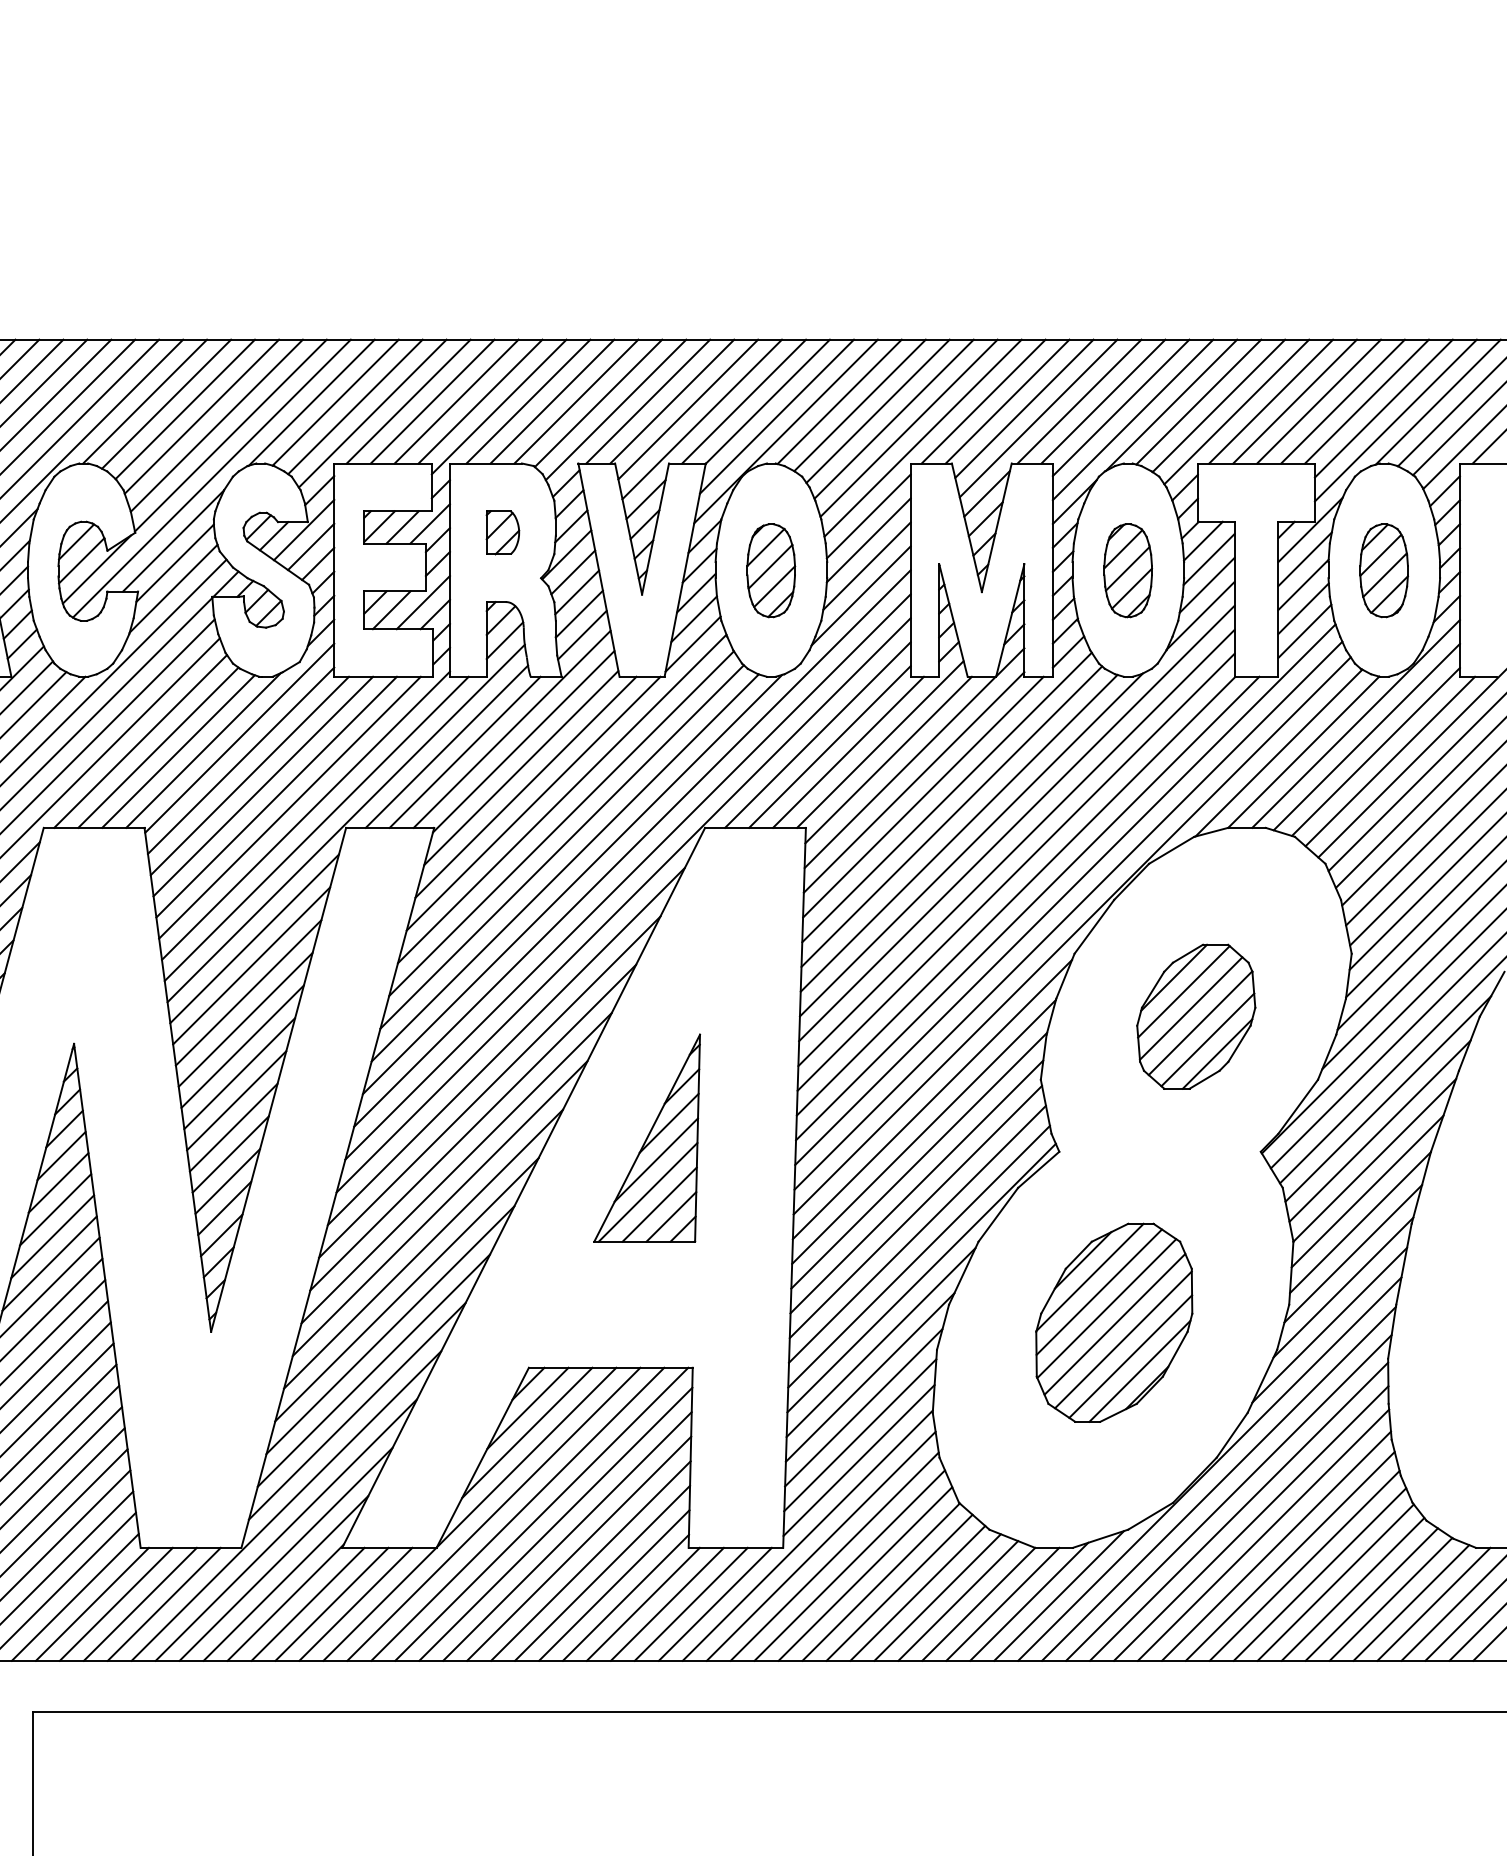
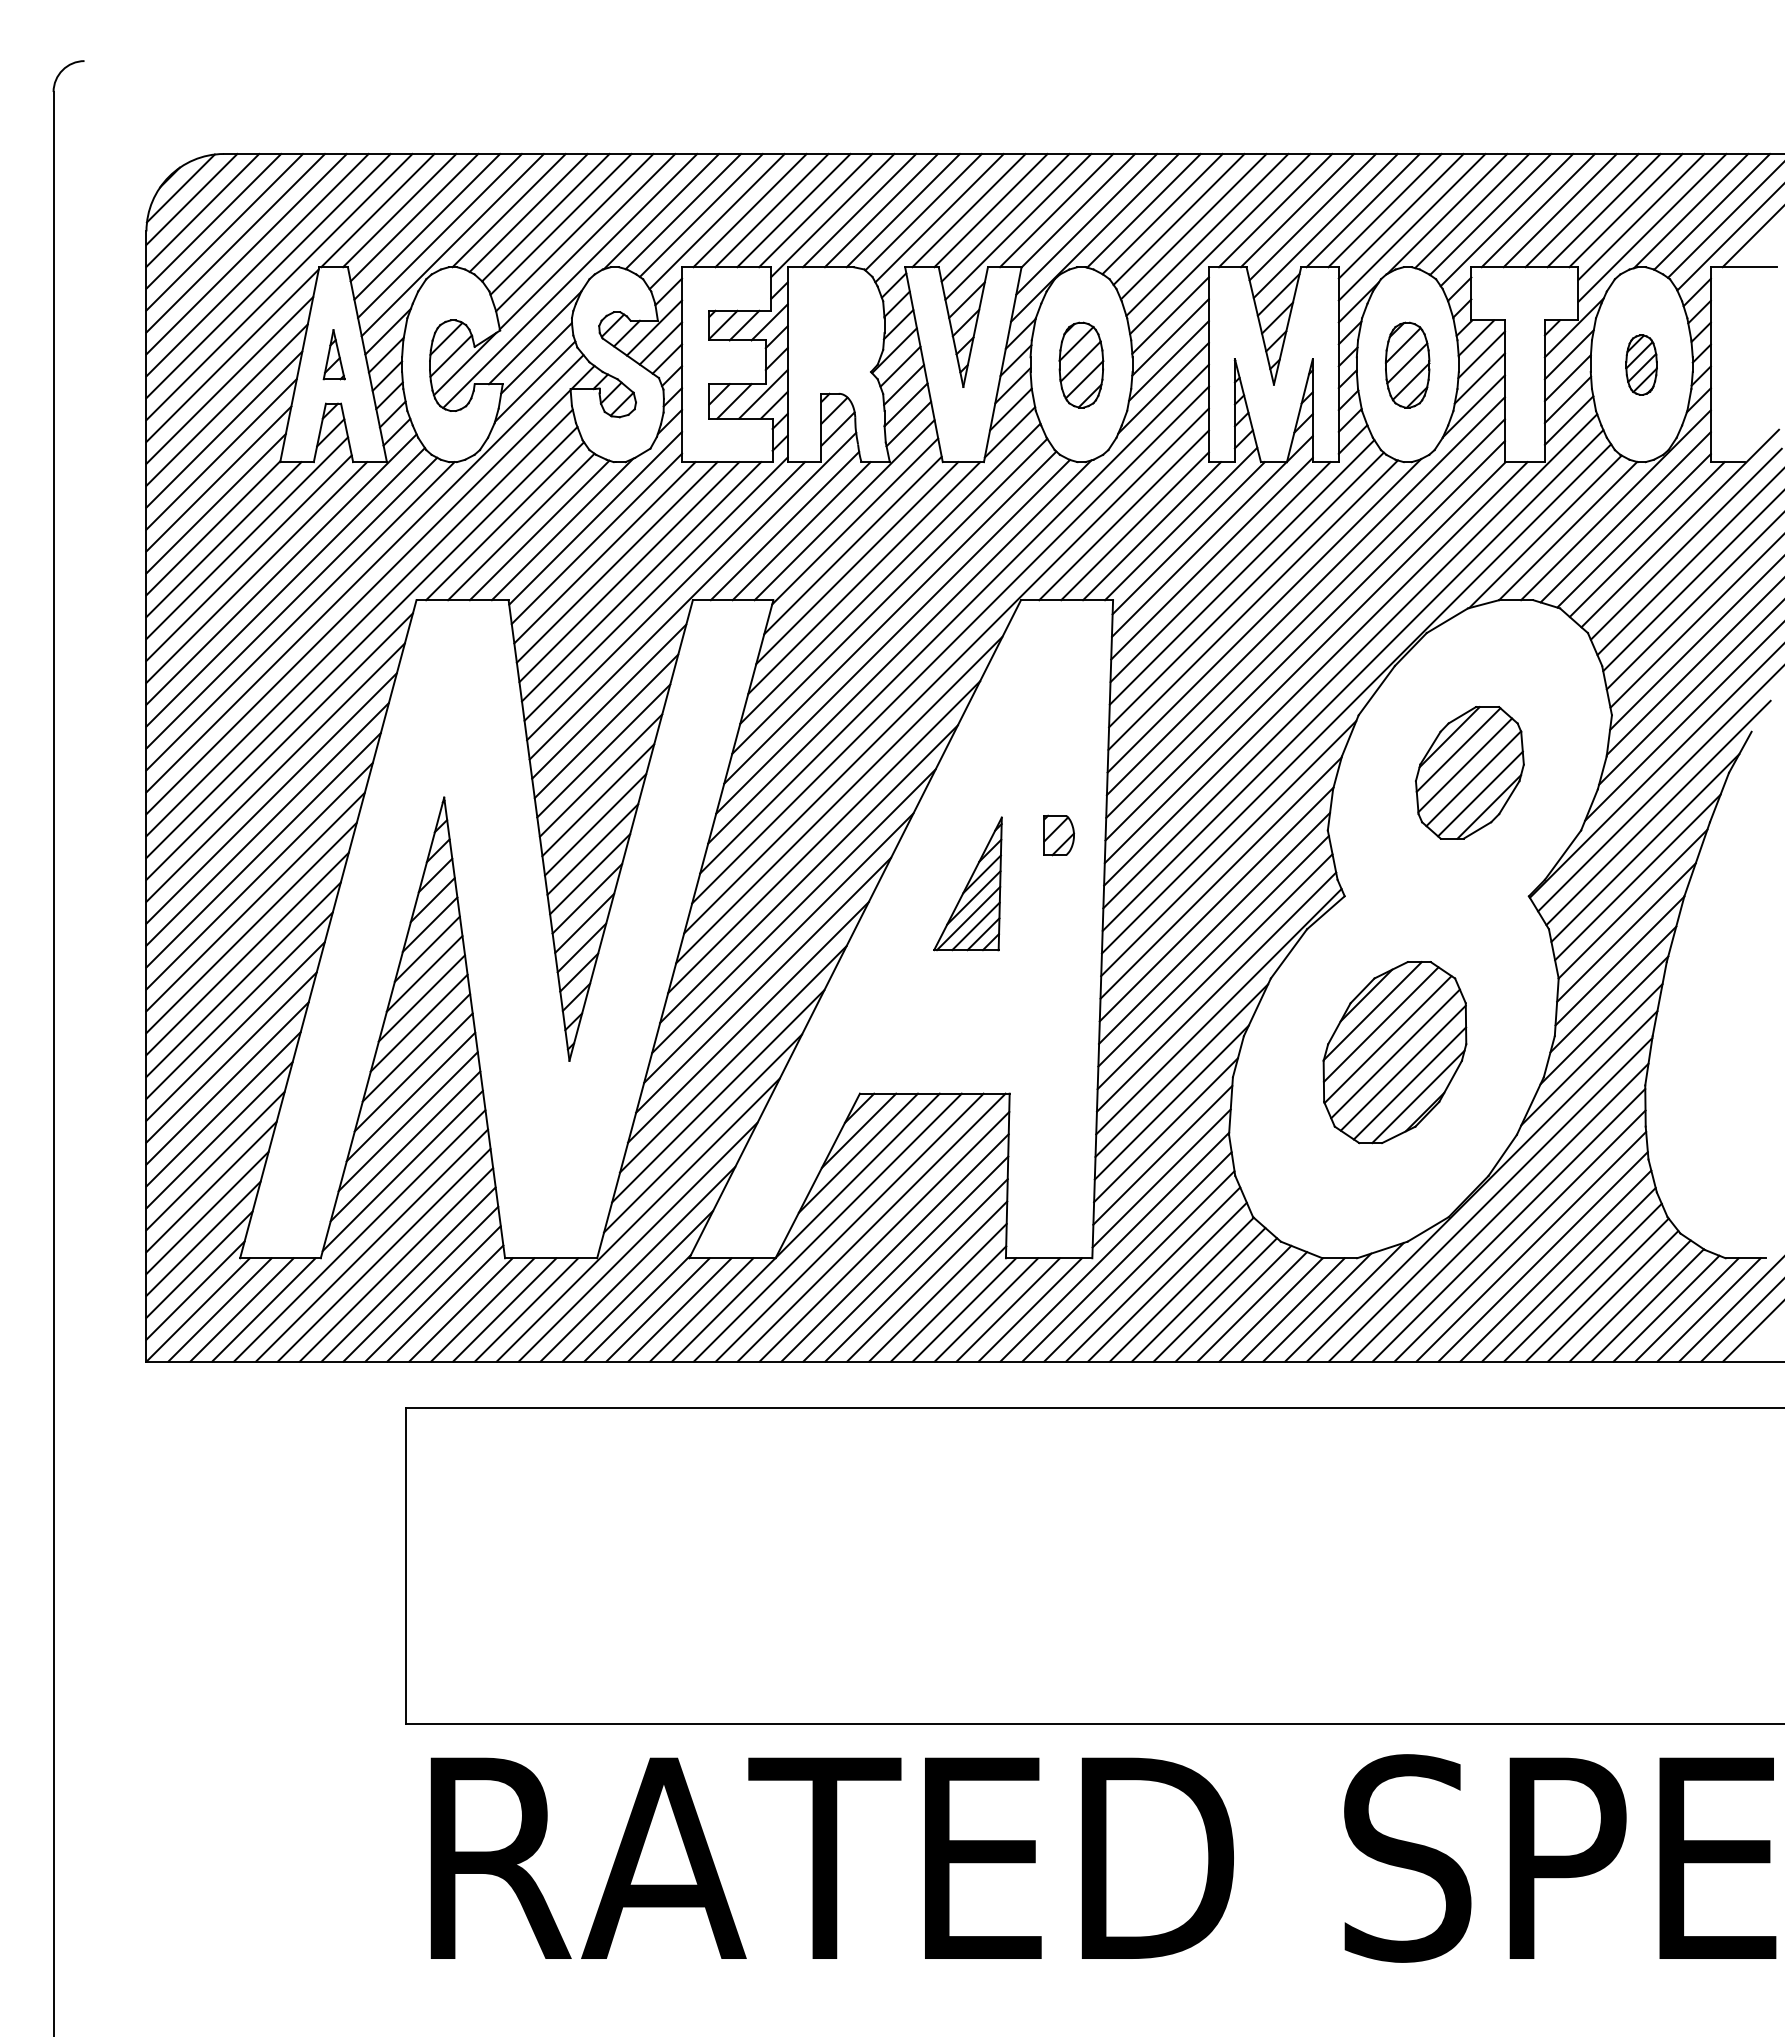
part: (502, 532) -> (1058, 835), moved
part: (1384, 569) -> (1641, 364), size x0.7
part: (646, 1137) -> (967, 883), size x0.7

